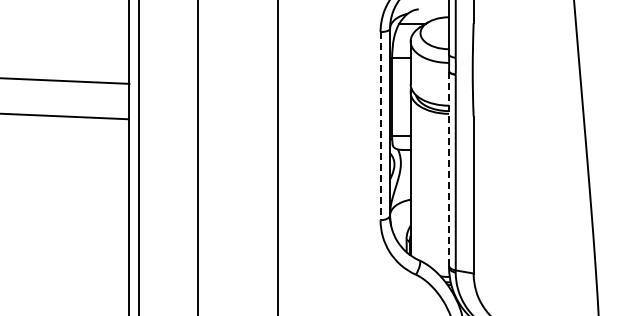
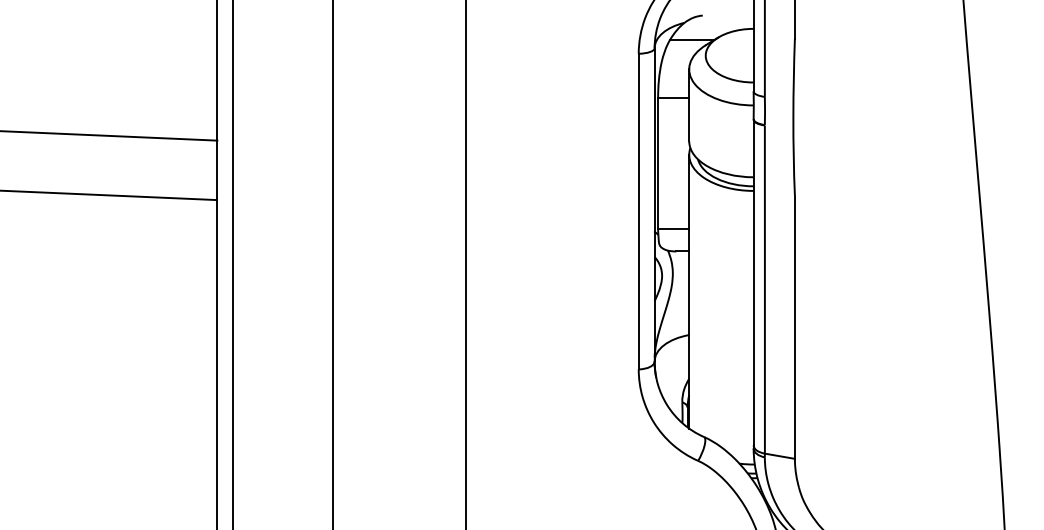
line: (380, 126) -> (638, 212), dashed -> solid
line: (449, 167) -> (754, 280), dashed -> solid

